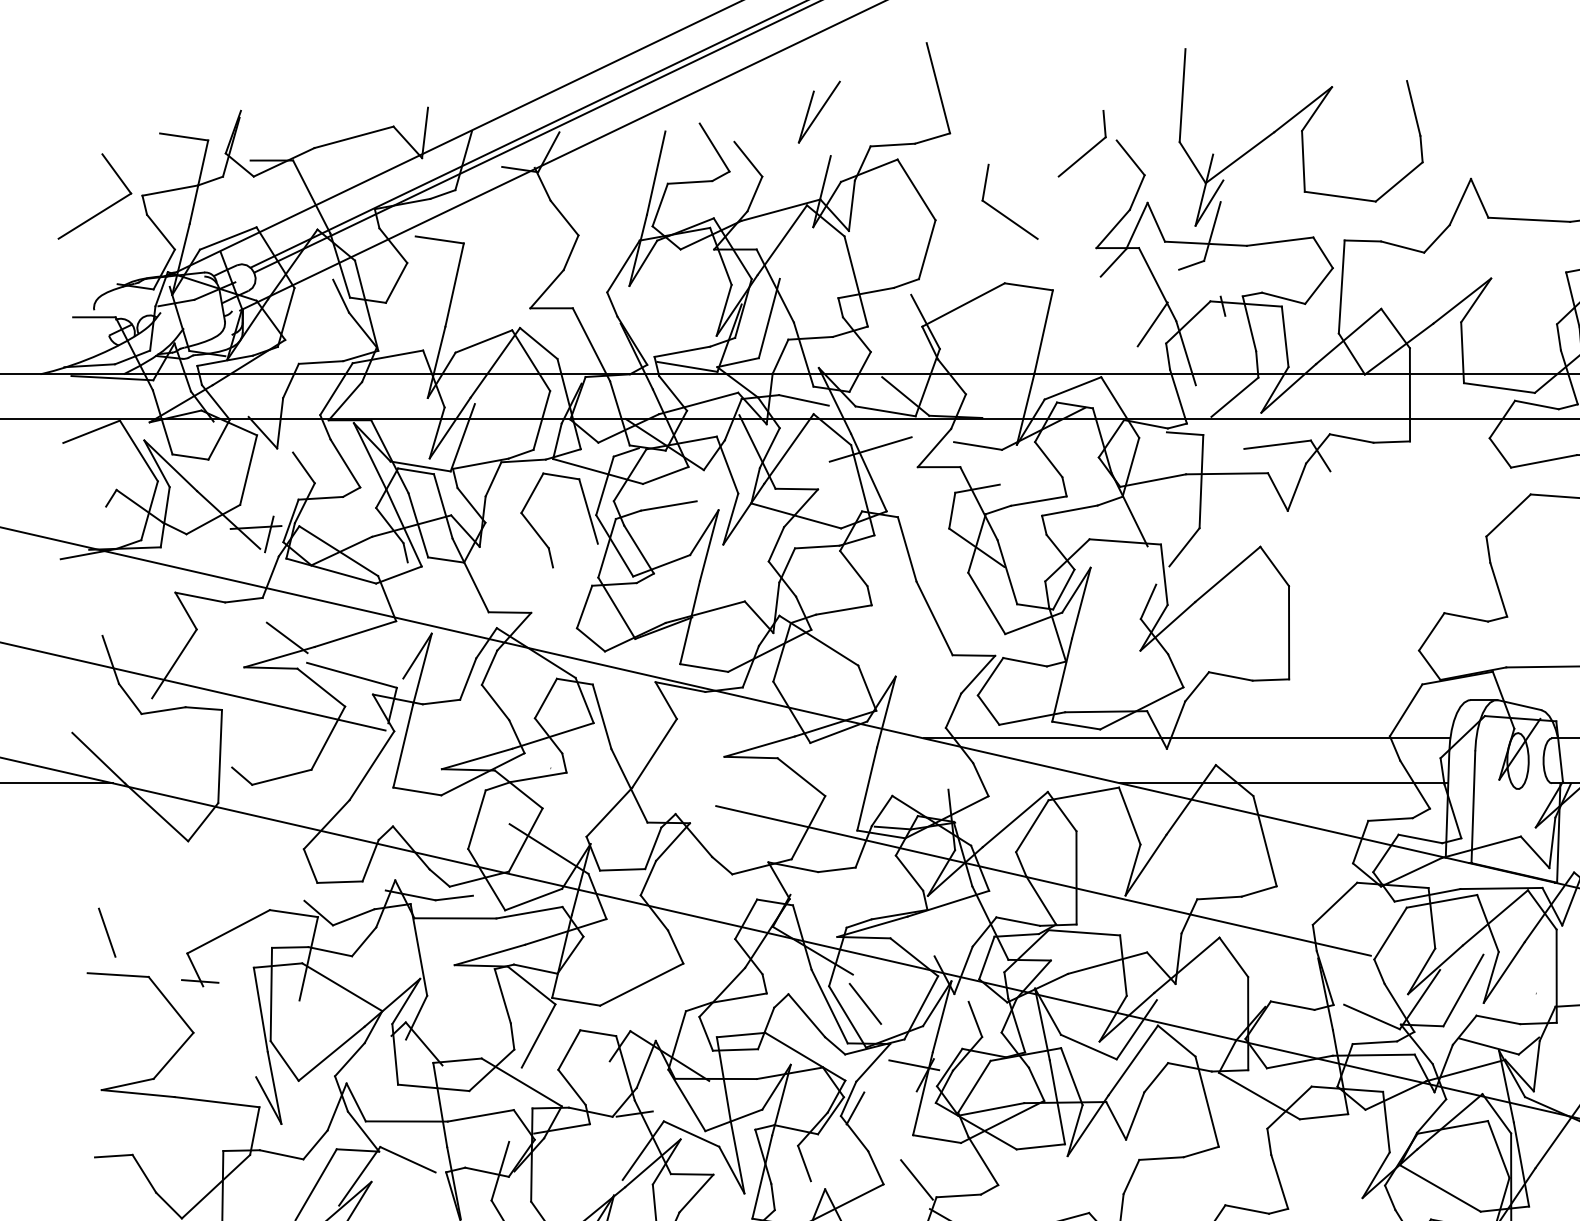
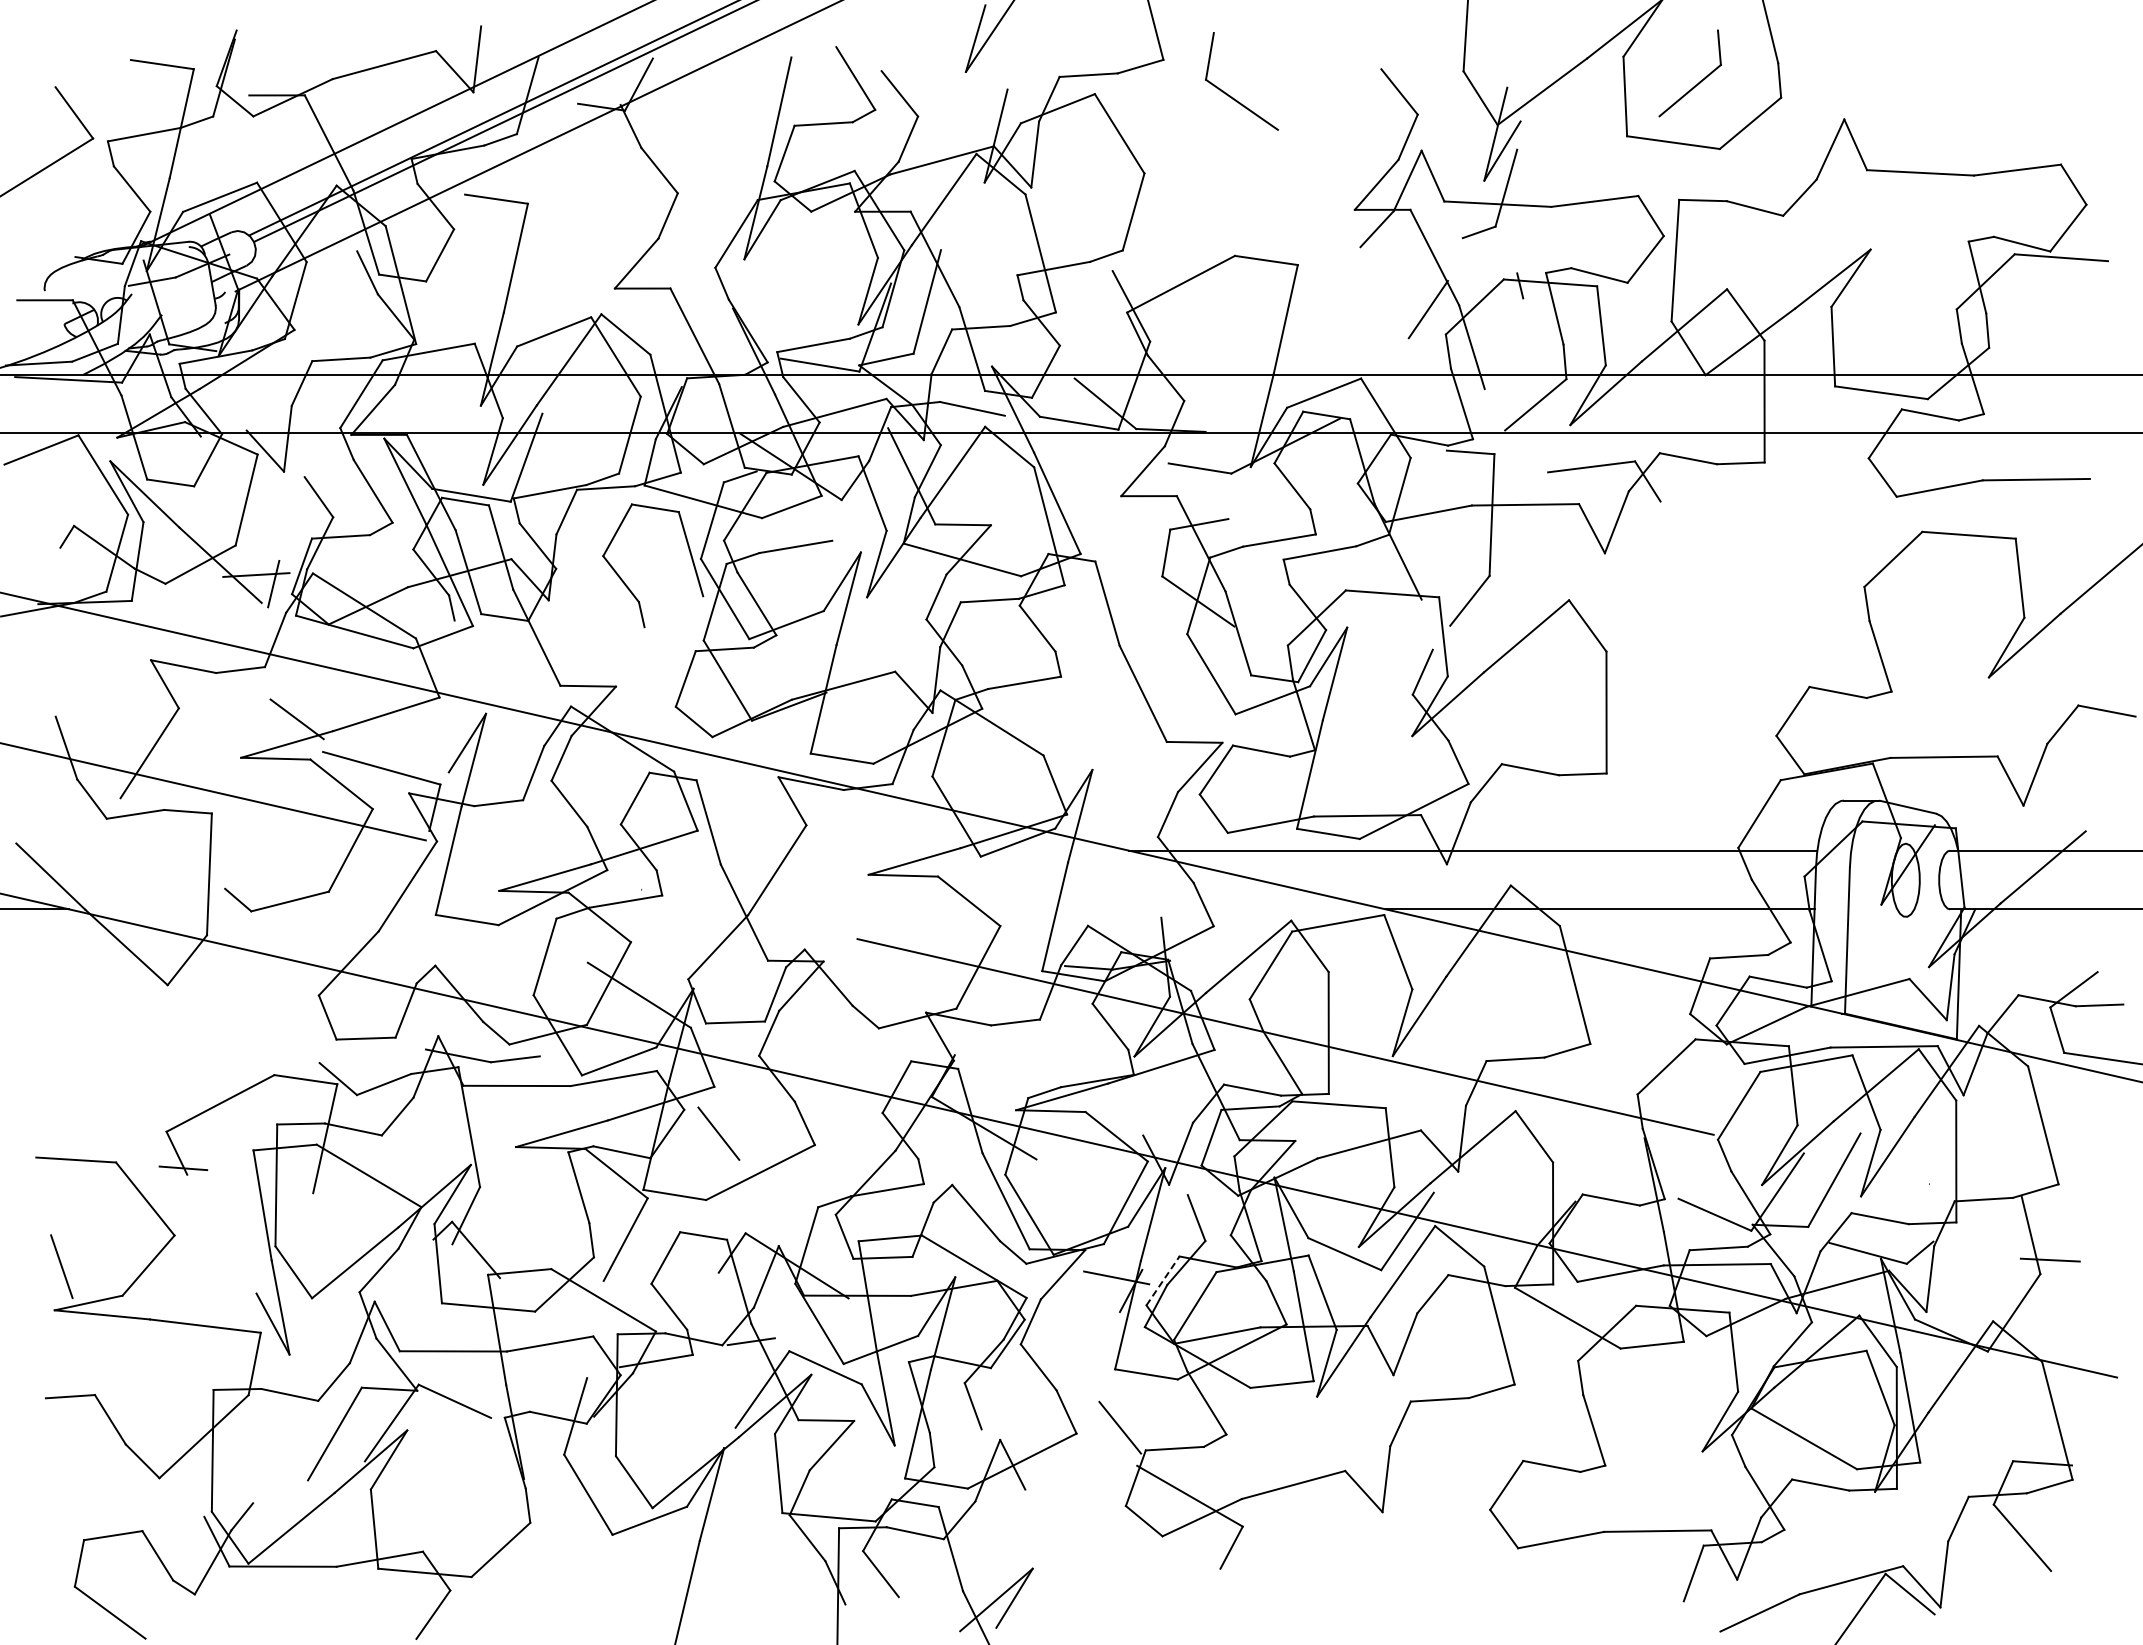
part: (1088, 150) -> (1698, 82), moved
part: (1001, 212) -> (1230, 95), moved
line: (870, 449) -> (1059, 473), removed
line: (106, 932) -> (61, 1266), moved
line: (865, 1003) -> (718, 1133), moved
line: (950, 1067) -> (1163, 1280), solid -> dashed
line: (855, 1108) -> (1039, 1334), removed

